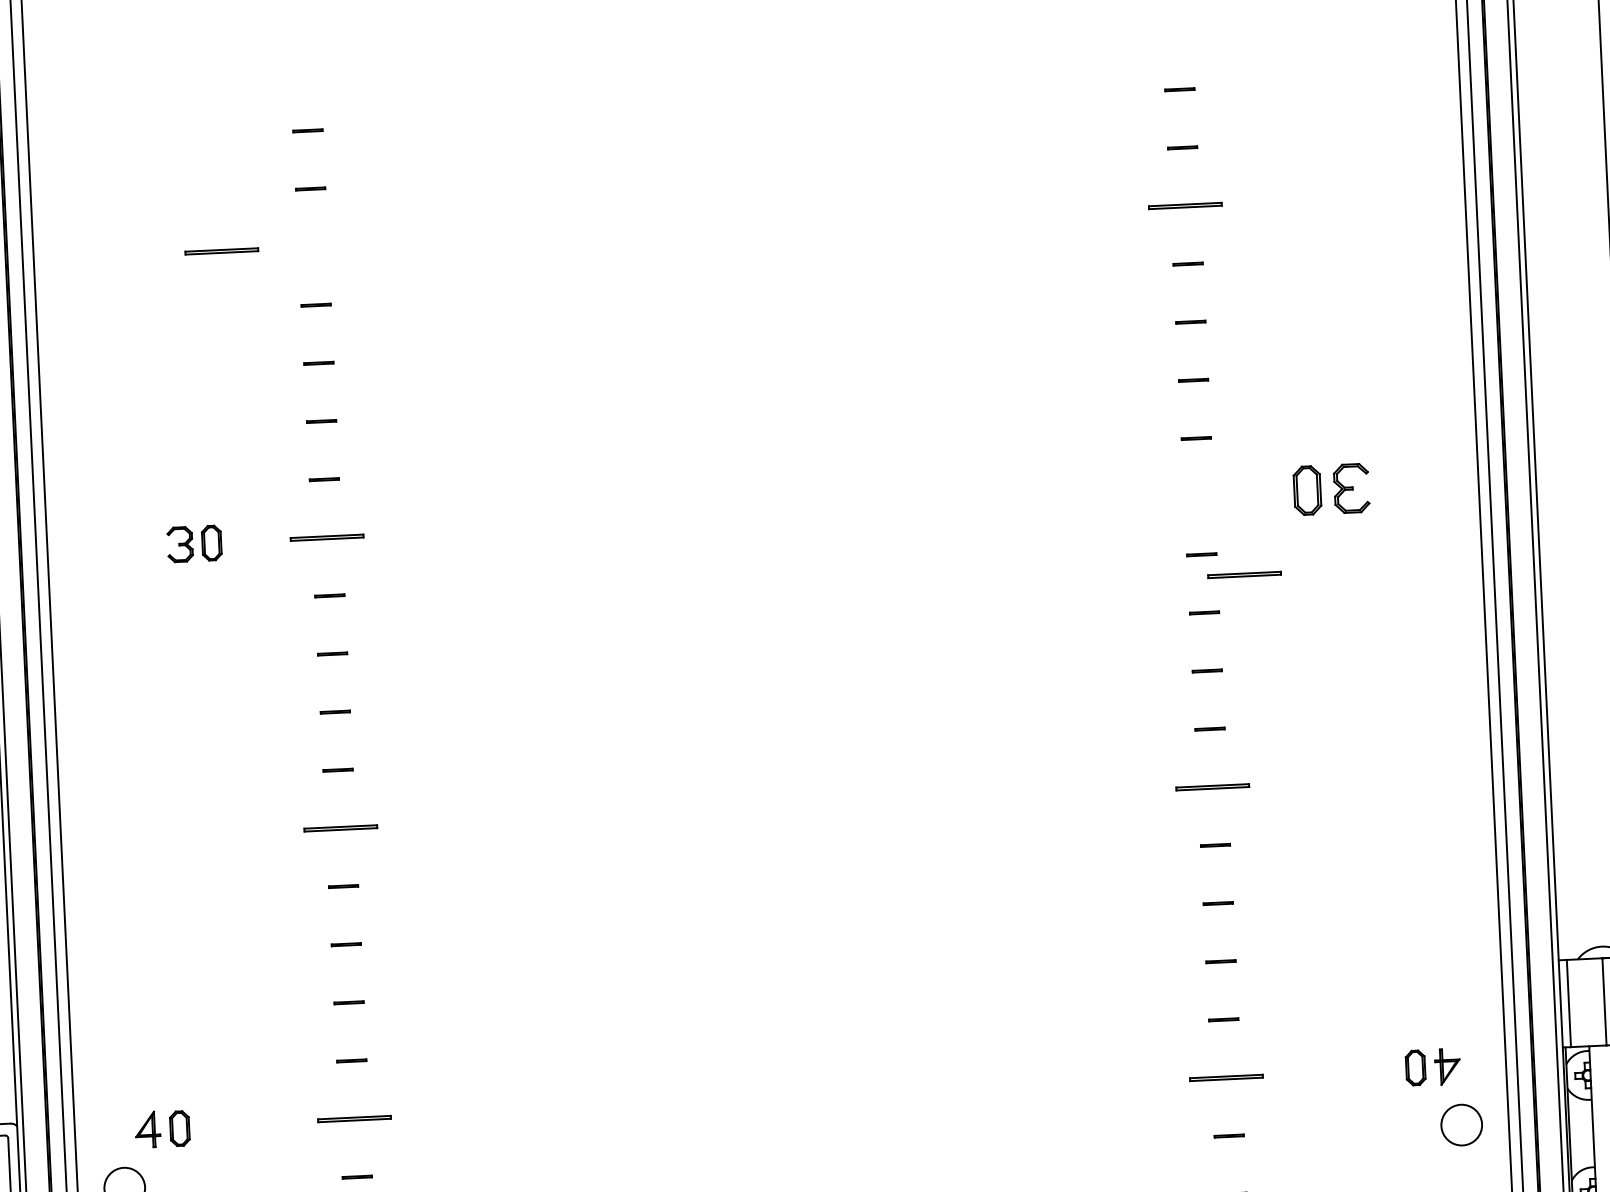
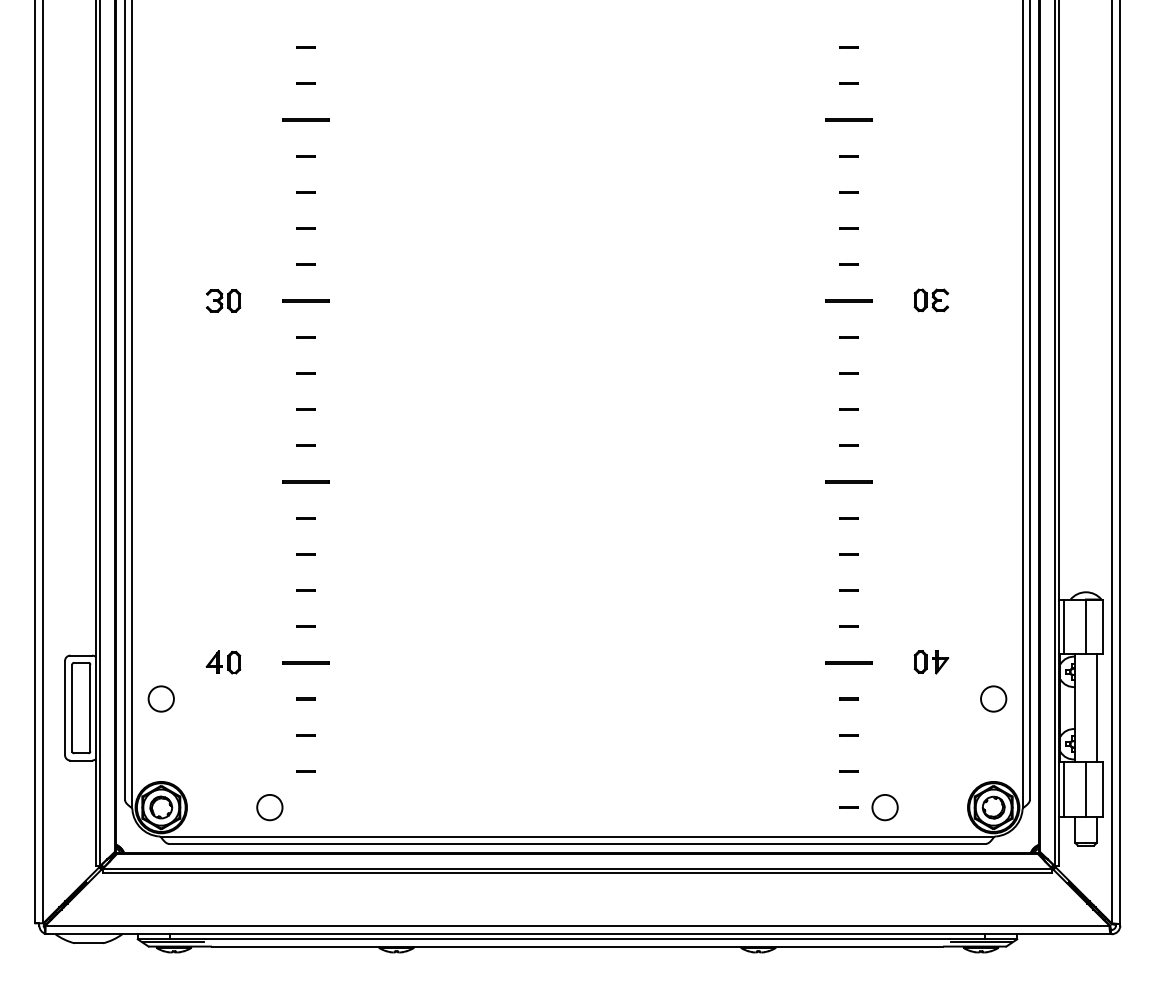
line: (220, 250) -> (305, 119), moved
part: (1331, 489) -> (931, 300), size x0.71
line: (1243, 574) -> (848, 300), moved
part: (1432, 1067) -> (931, 662), moved
part: (162, 1129) -> (223, 662), moved

